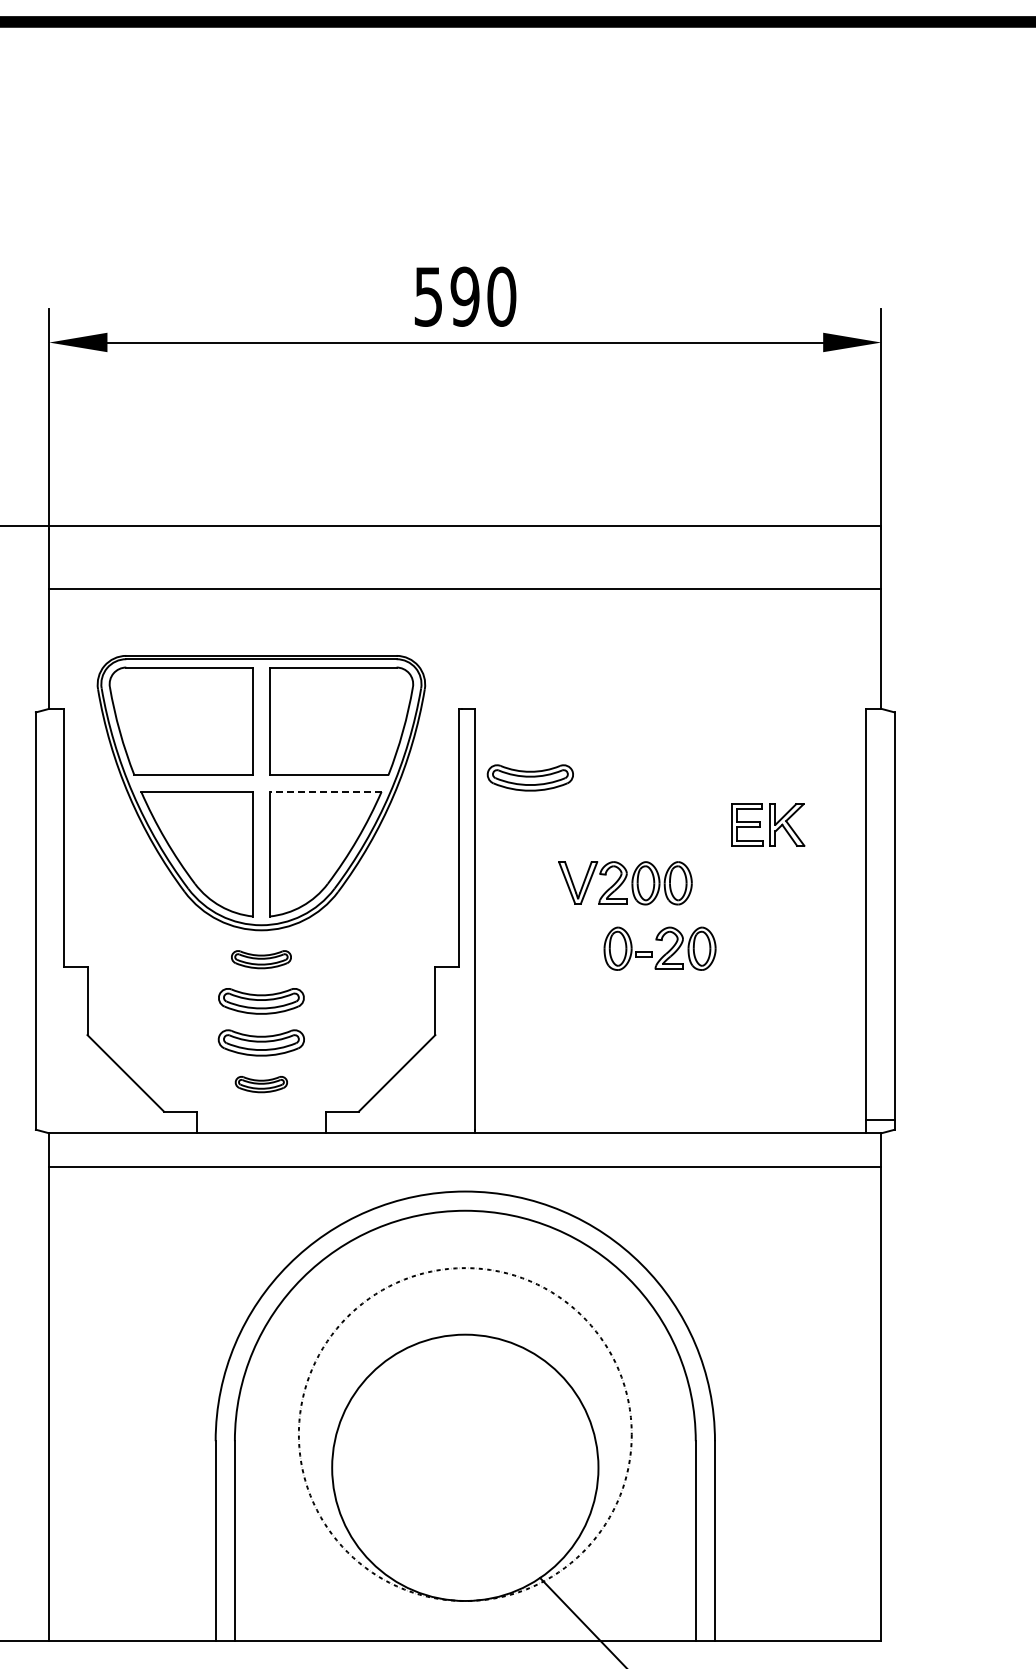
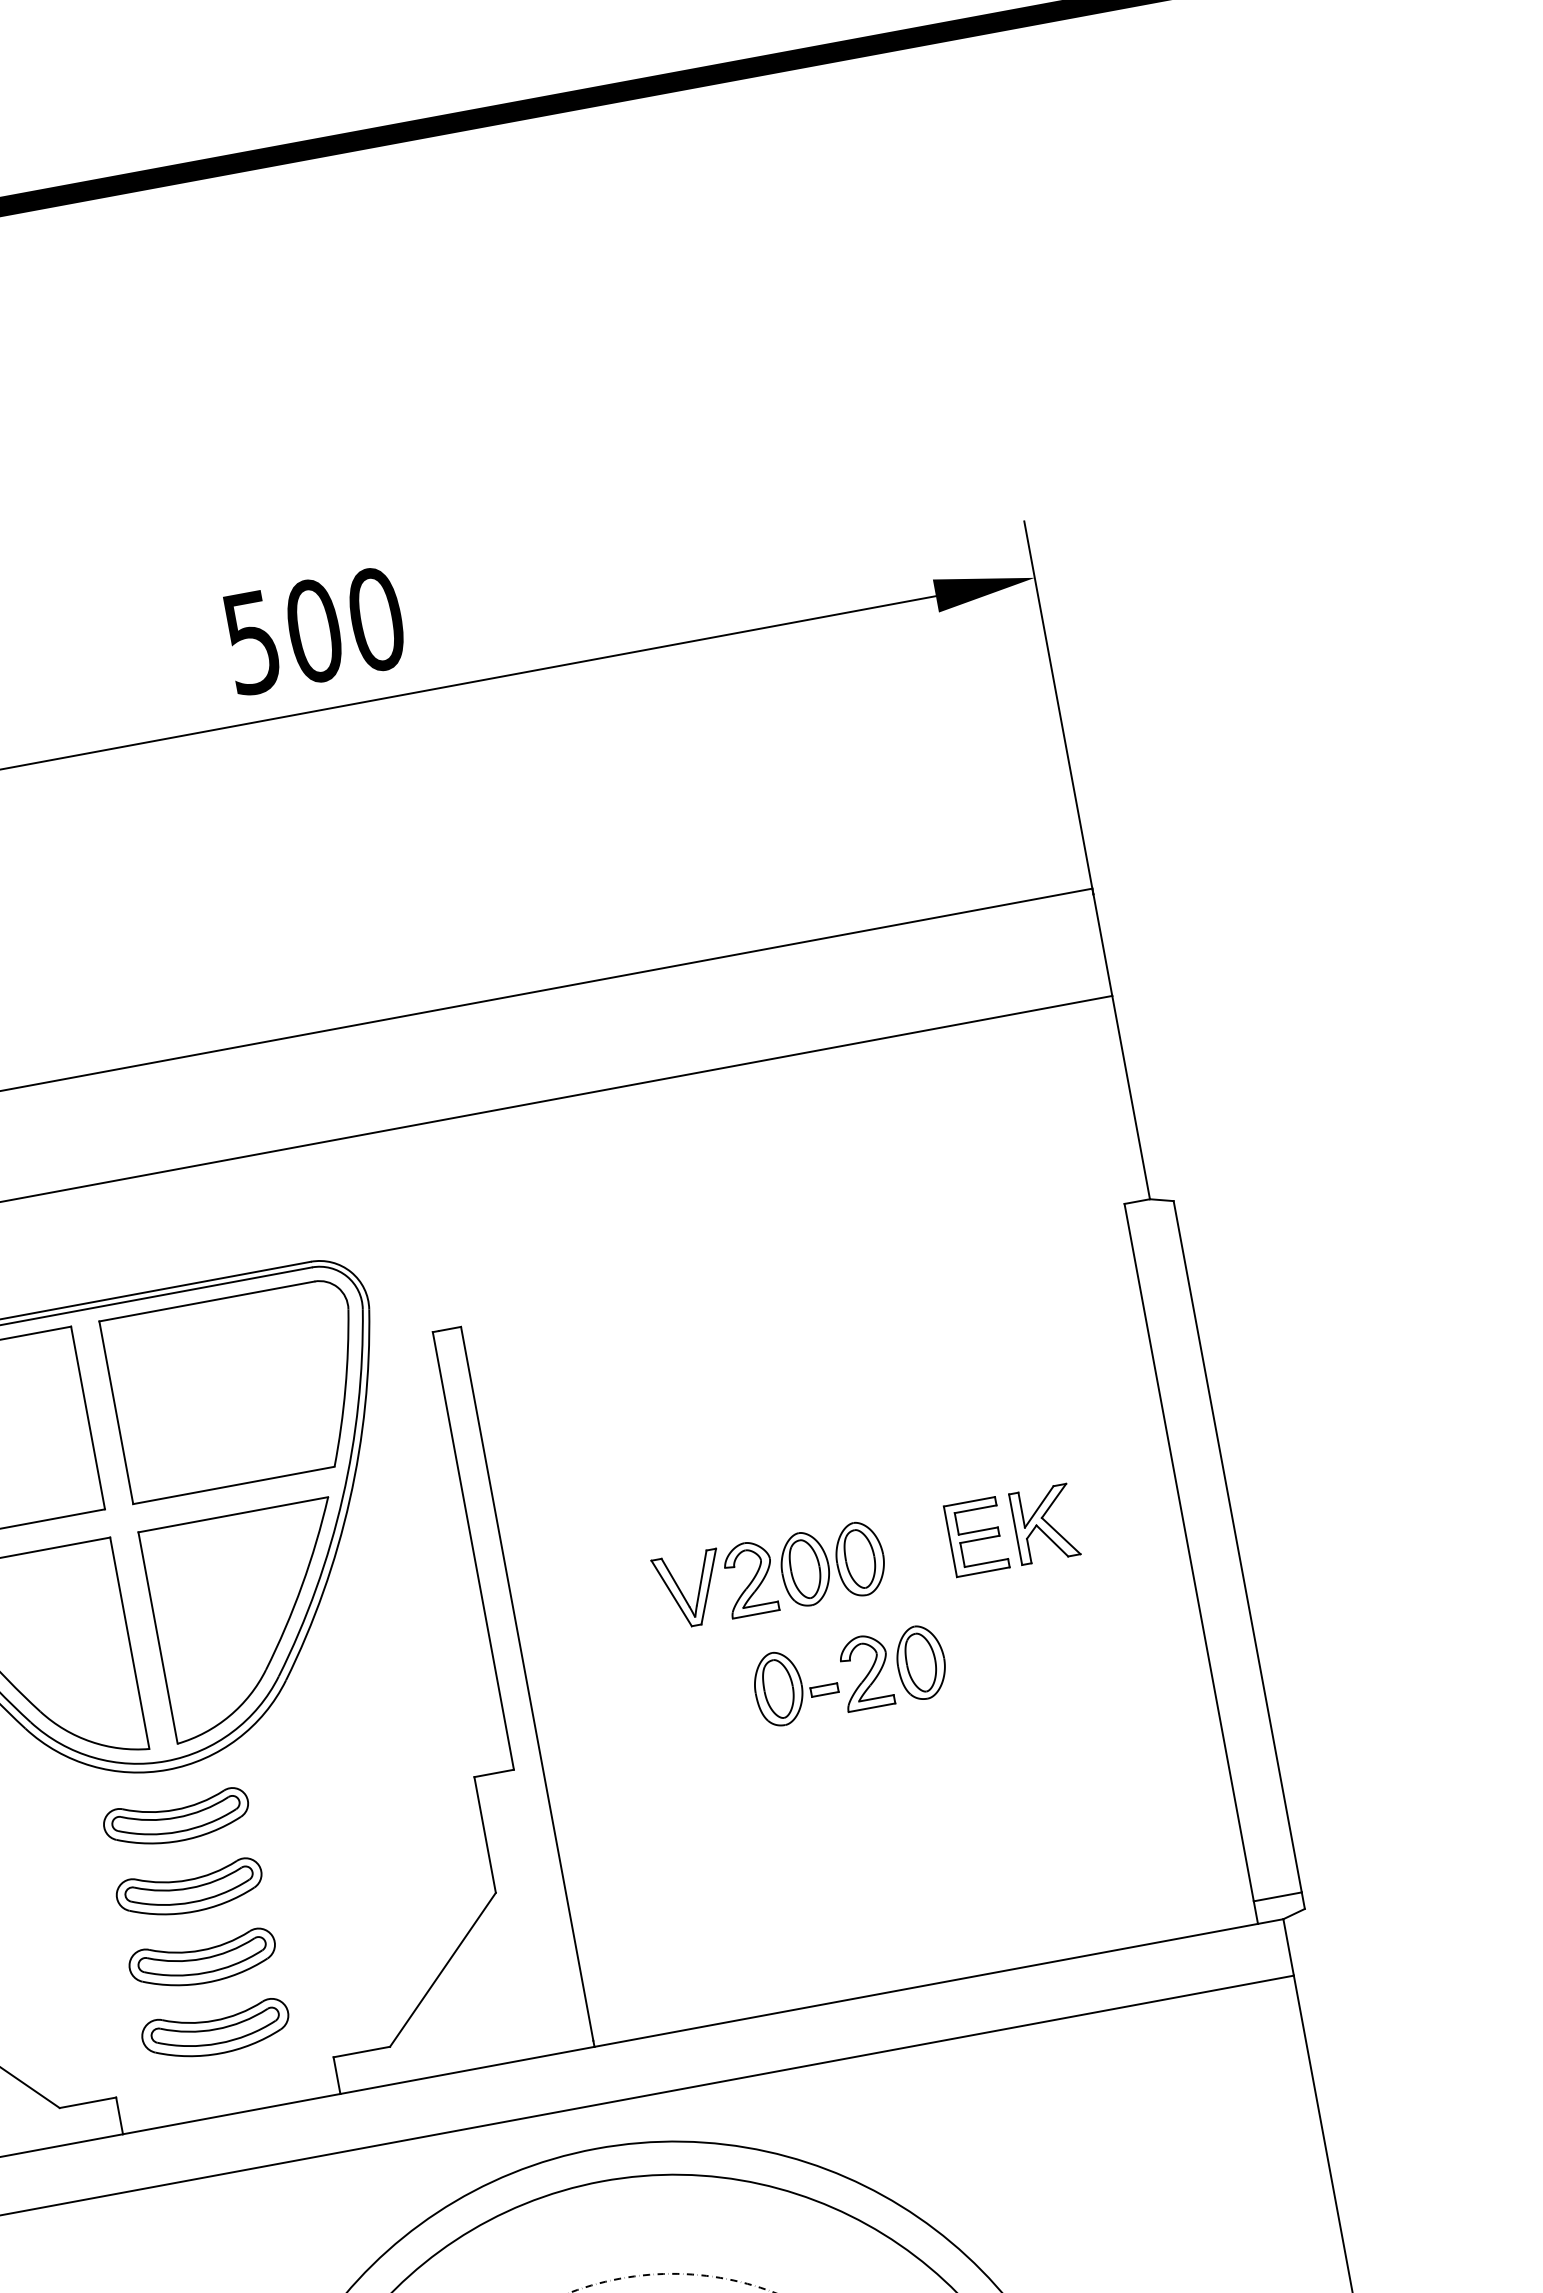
text: (464, 296) -> (313, 630), 590 -> 500
part: (529, 777) -> (574, 1426), removed
line: (325, 791) -> (232, 1514), dashed -> solid
part: (768, 824) -> (1012, 1529), moved
part: (261, 959) -> (177, 1819), size x1.43
part: (261, 1084) -> (216, 2031), size x1.67

